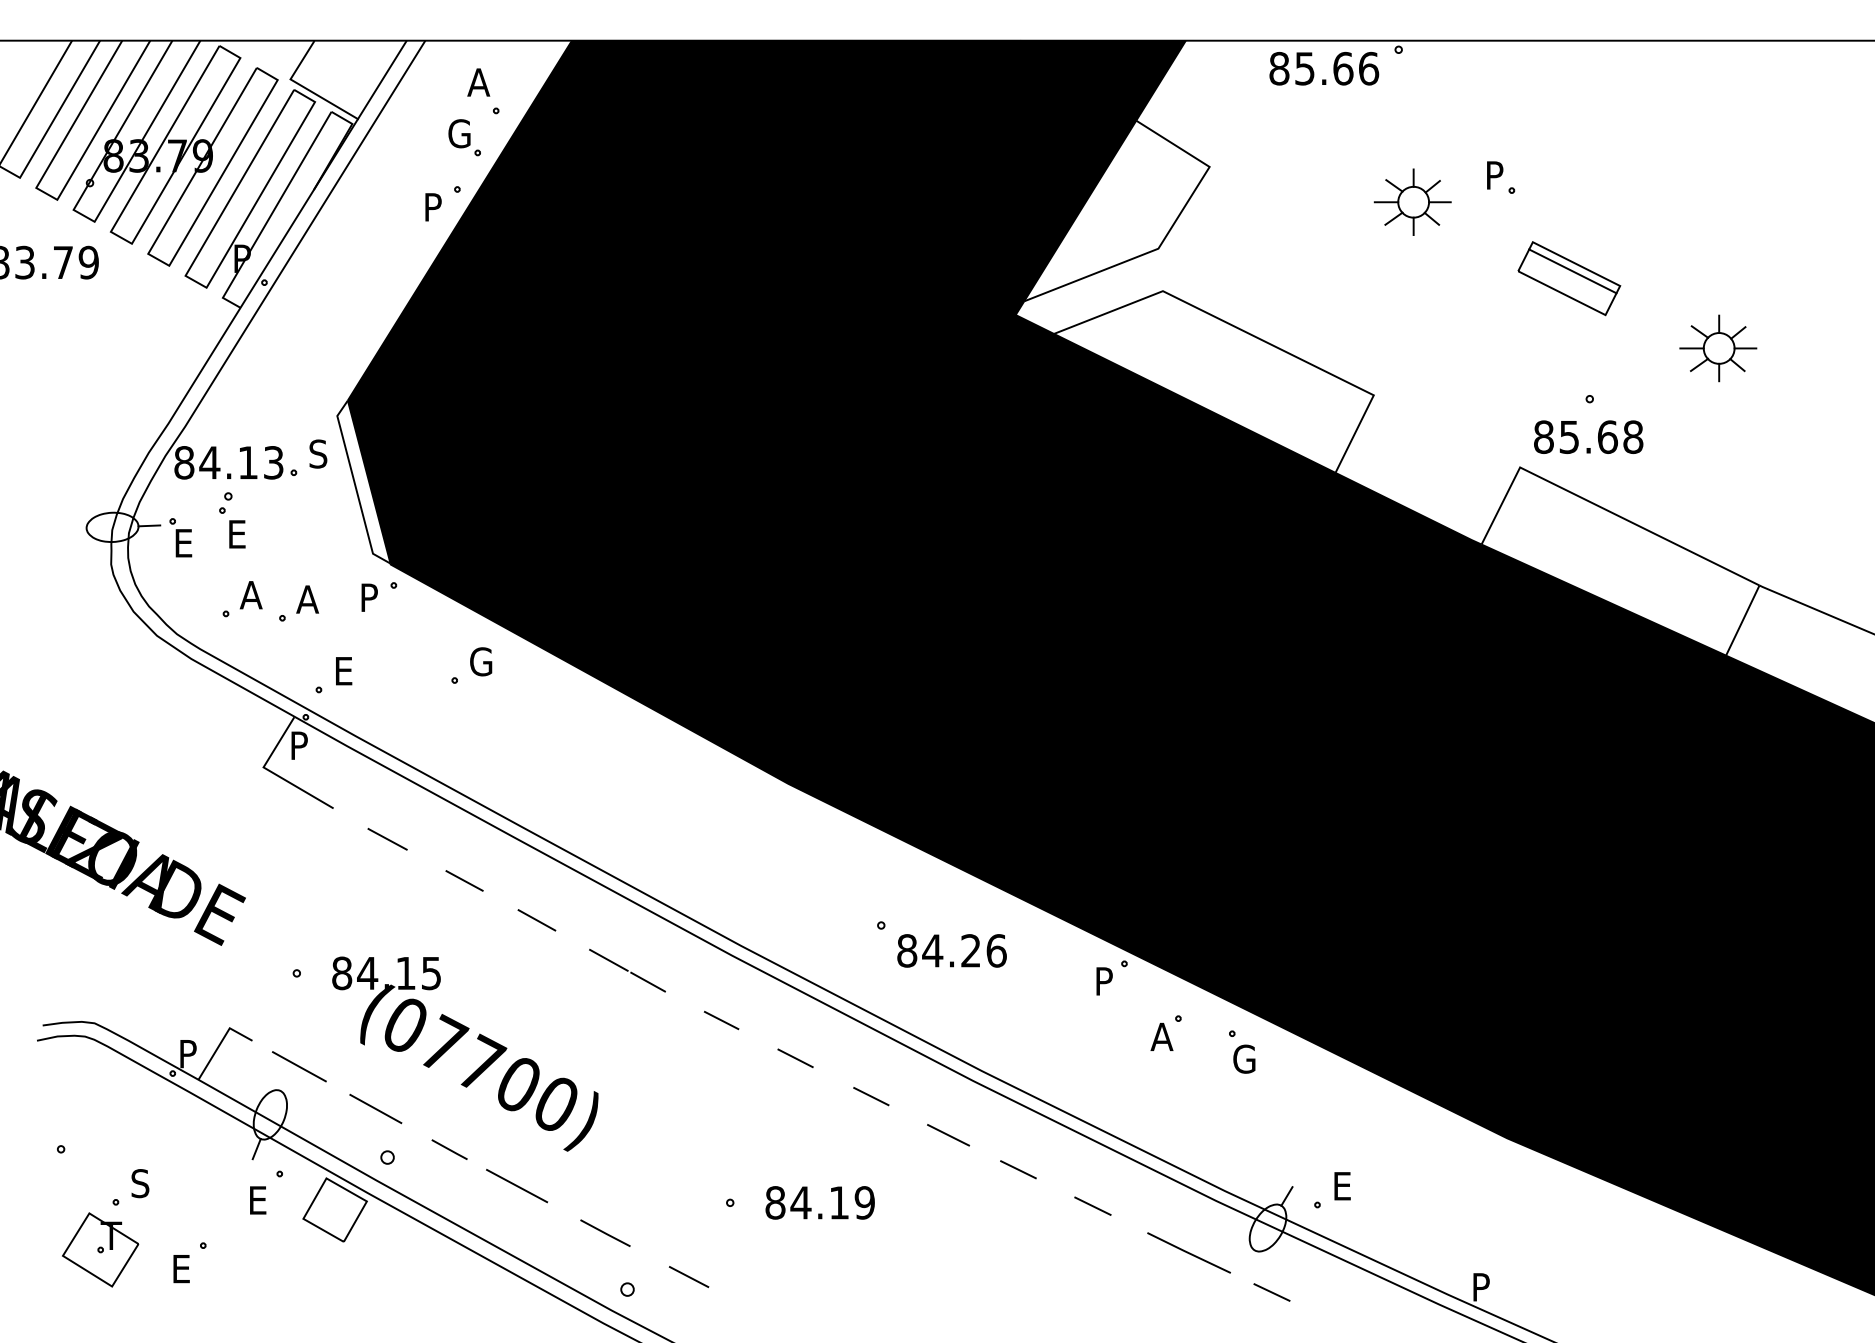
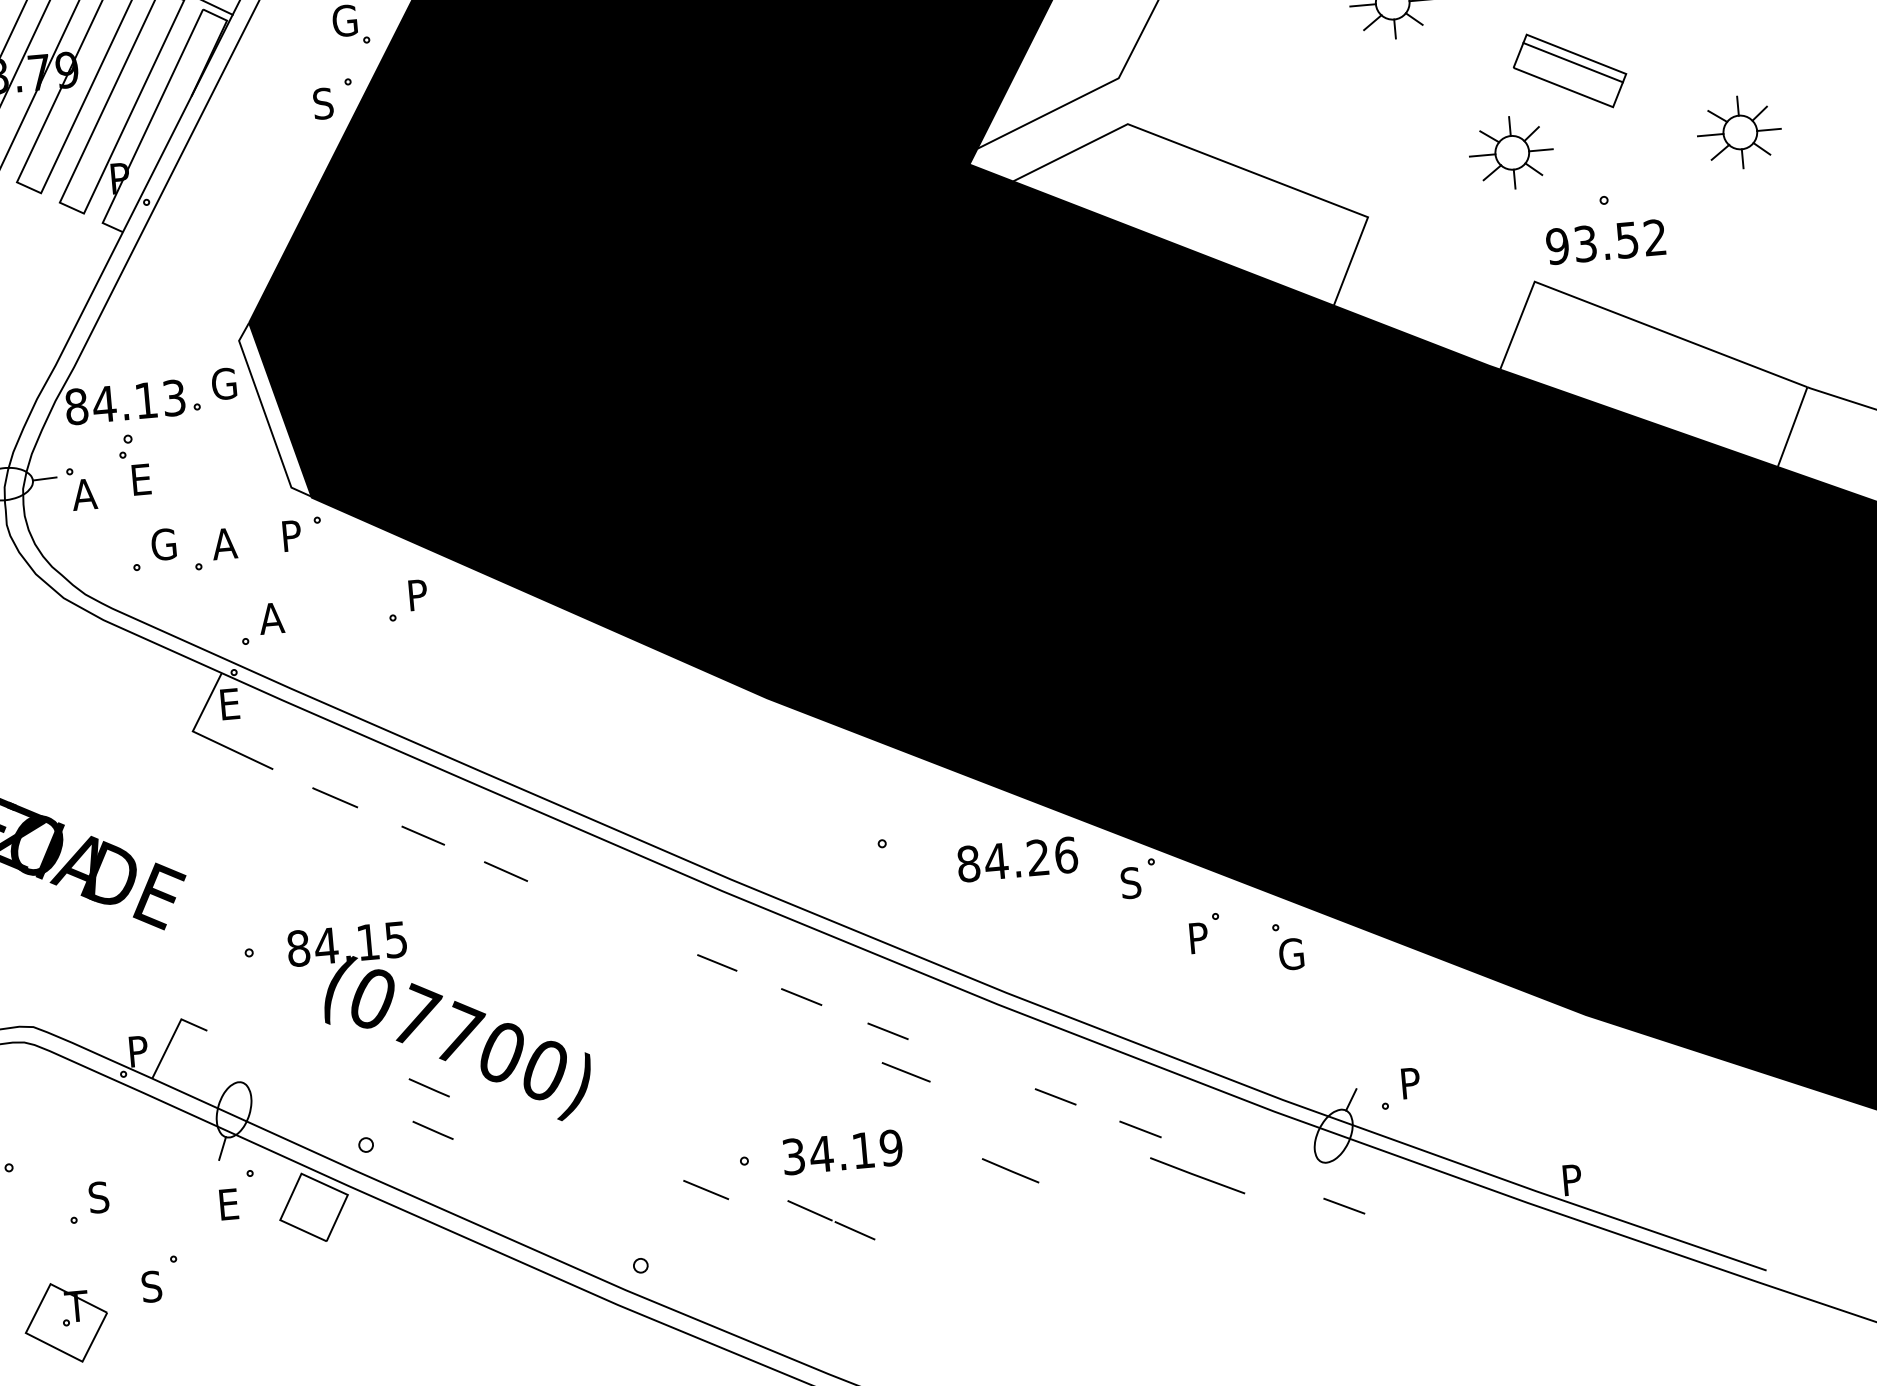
text: (433, 206) -> (323, 102), P -> S
part: (1509, 348) -> (1511, 152), added
text: (1588, 437) -> (1606, 242), 85.68 -> 93.52
text: (320, 453) -> (224, 383), S -> G
text: (183, 543) -> (83, 494), E -> A
text: (251, 594) -> (162, 543), A -> G
text: (481, 661) -> (420, 594), G -> P
text: (344, 671) -> (271, 618), E -> A
text: (301, 745) -> (232, 703), P -> E
text: (951, 950) -> (1016, 859), moved
line: (627, 970) -> (831, 1220), moved
text: (1104, 980) -> (1131, 882), P -> S
text: (1161, 1036) -> (1198, 937), A -> P
line: (299, 1066) -> (261, 1054), removed
line: (375, 1108) -> (348, 1092), removed
line: (449, 1110) -> (429, 1087), added
line: (948, 1135) -> (906, 1072), moved
line: (517, 1186) -> (510, 1163), removed
text: (1344, 1186) -> (1413, 1083), E -> P
text: (775, 1202) -> (793, 1156), 84.19 -> 34.19
line: (605, 1232) -> (1010, 1169), moved
part: (100, 1249) -> (66, 1322), moved
line: (1188, 1252) -> (1196, 1175), moved
text: (181, 1268) -> (152, 1286), E -> S
line: (689, 1276) -> (706, 1189), moved

